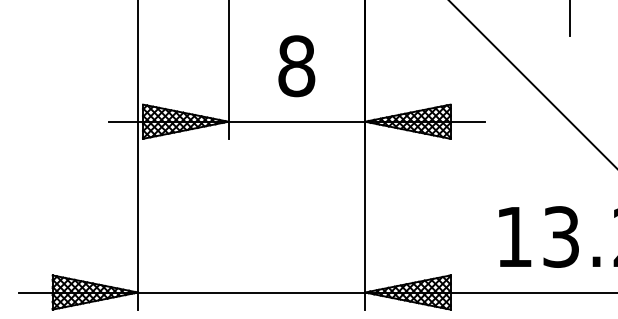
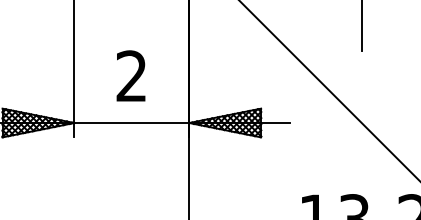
text: (296, 66) -> (131, 76), 8 -> 2

